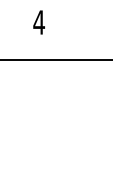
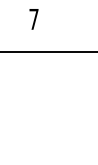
text: (38, 22) -> (33, 19), 4 -> 7

